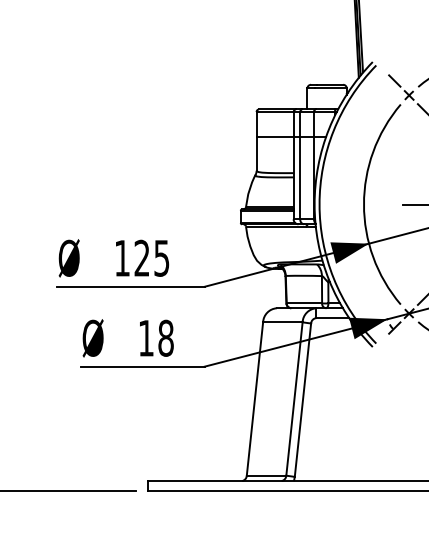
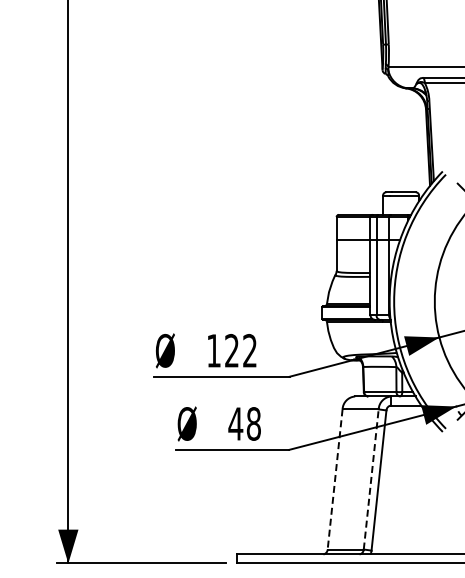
text: (161, 257) -> (249, 350), 125 -> 122
text: (145, 337) -> (235, 423), 18 -> 48
line: (294, 397) -> (371, 478), solid -> dashed
line: (255, 399) -> (335, 479), solid -> dashed

